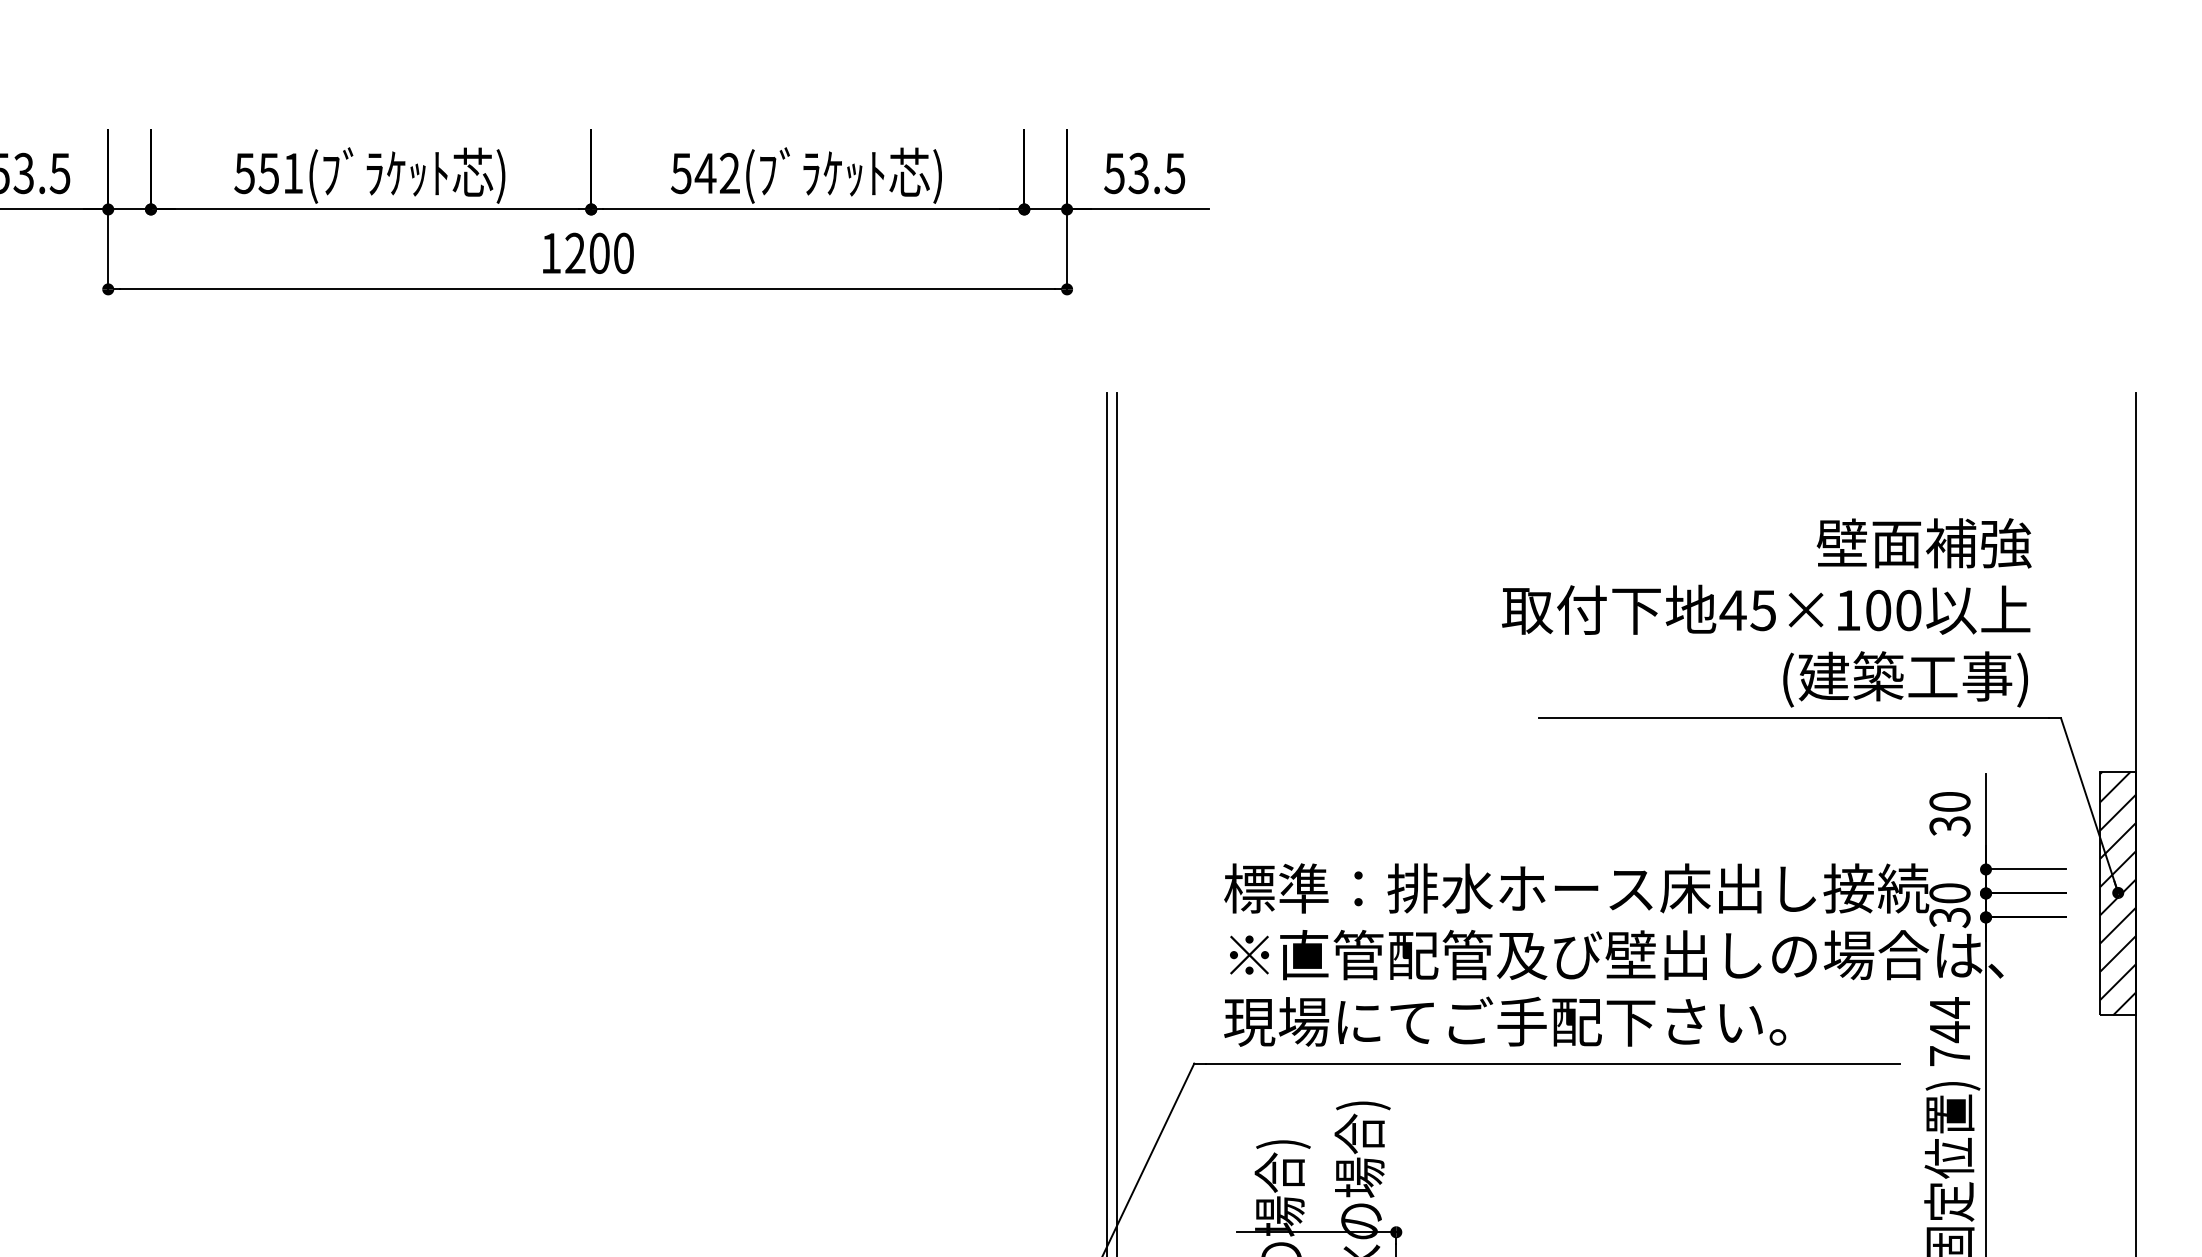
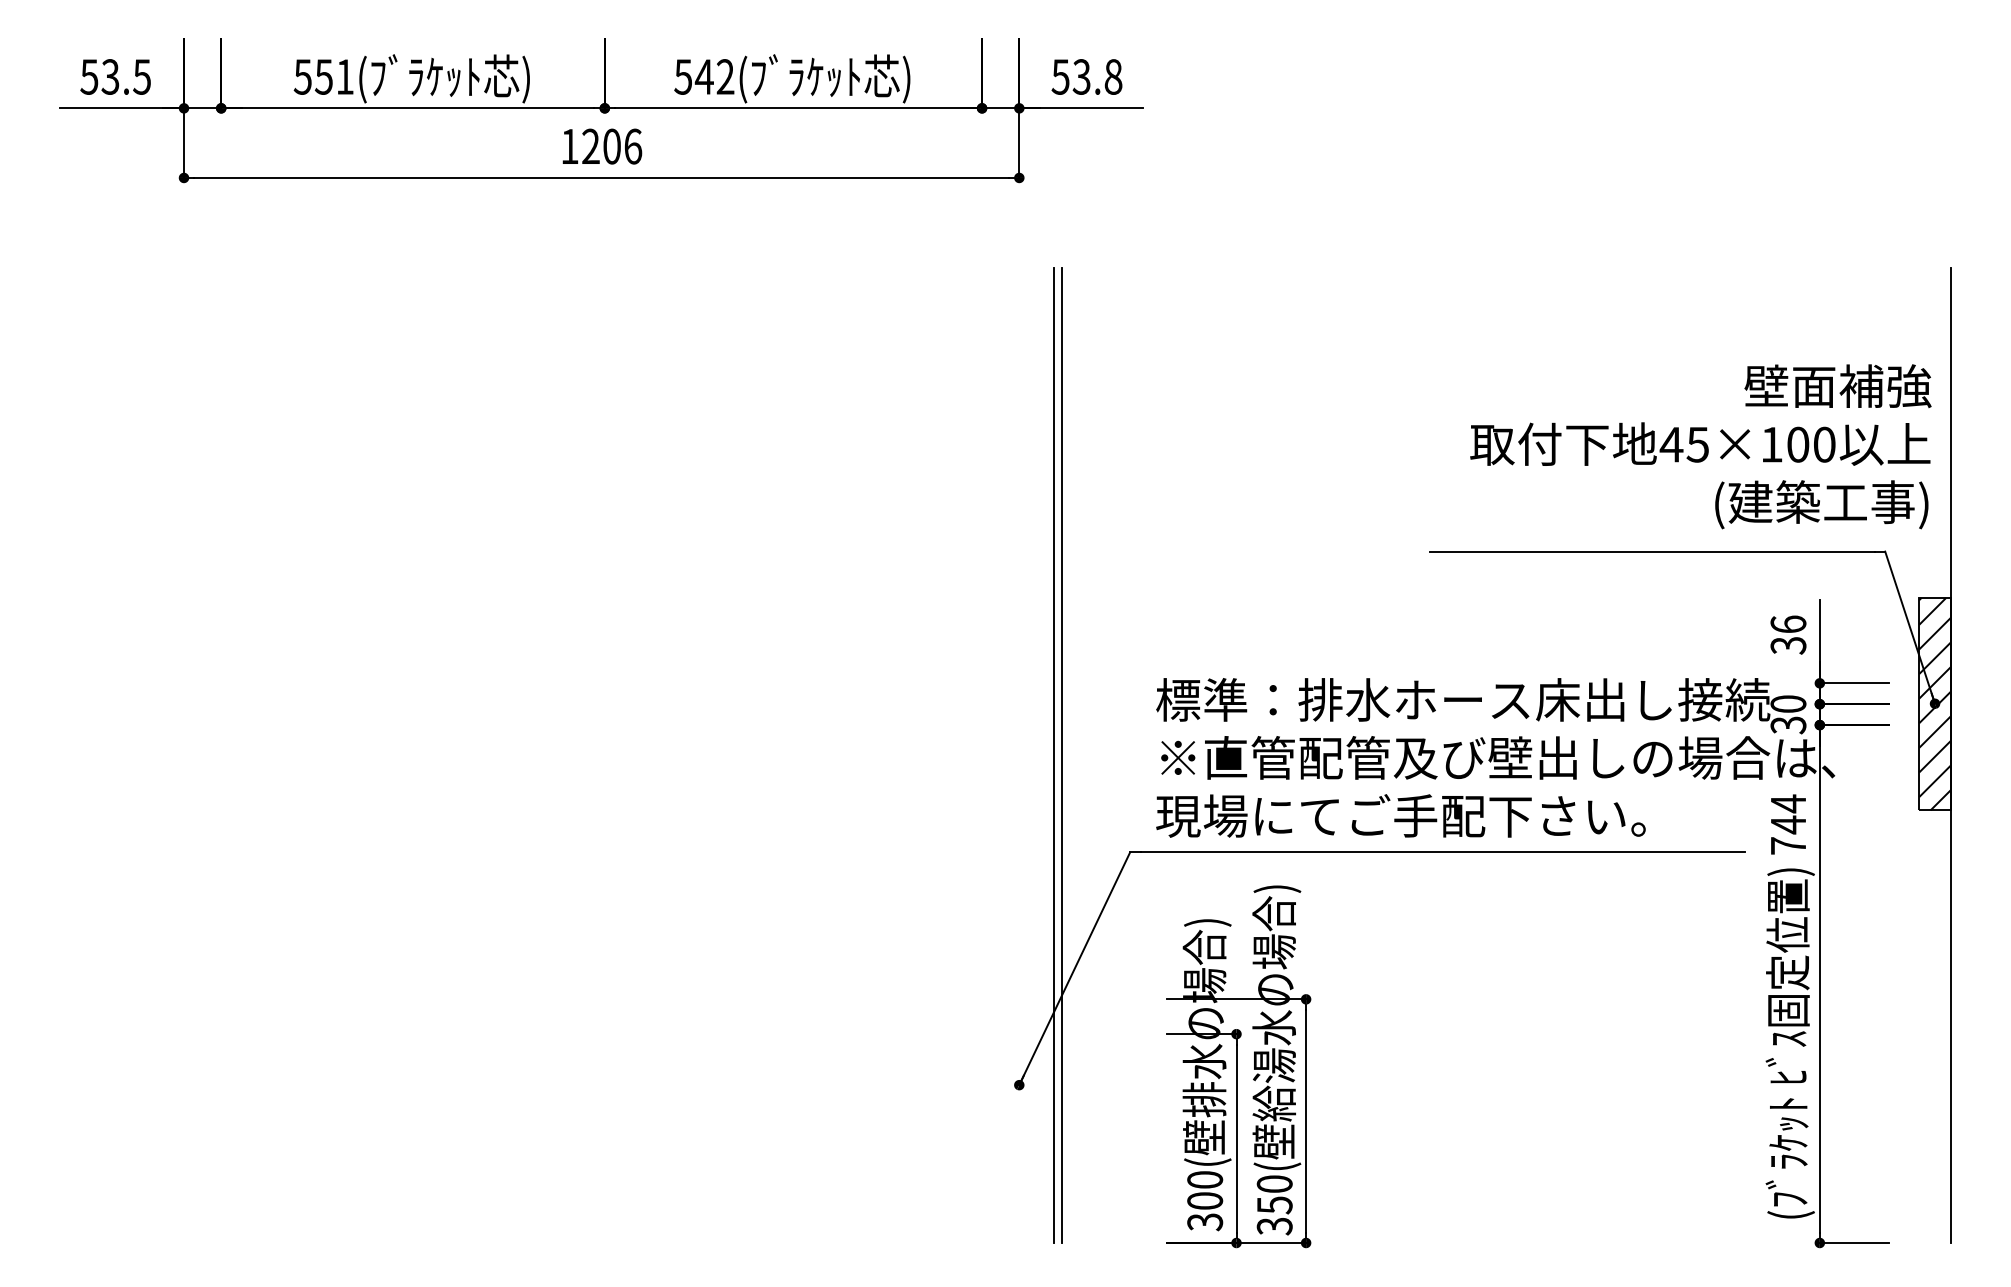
text: (1175, 172) -> (1113, 76), 53.5 -> 53.8
text: (624, 253) -> (633, 146), 1200 -> 1206
text: (1766, 612) -> (1700, 446), moved
text: (1950, 801) -> (1788, 624), 30 -> 36

